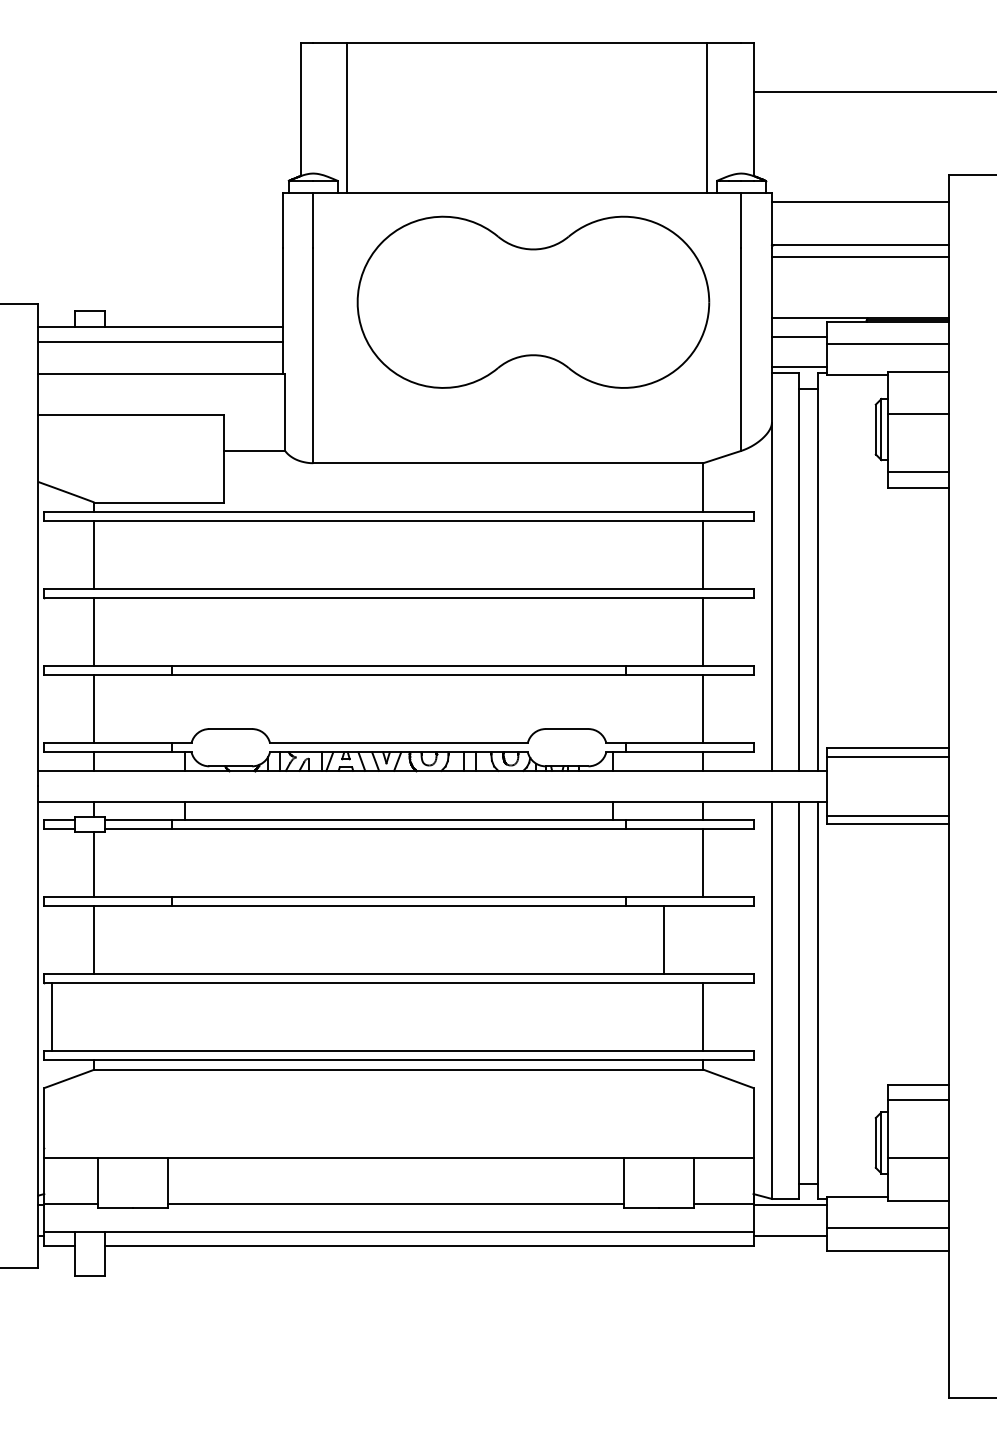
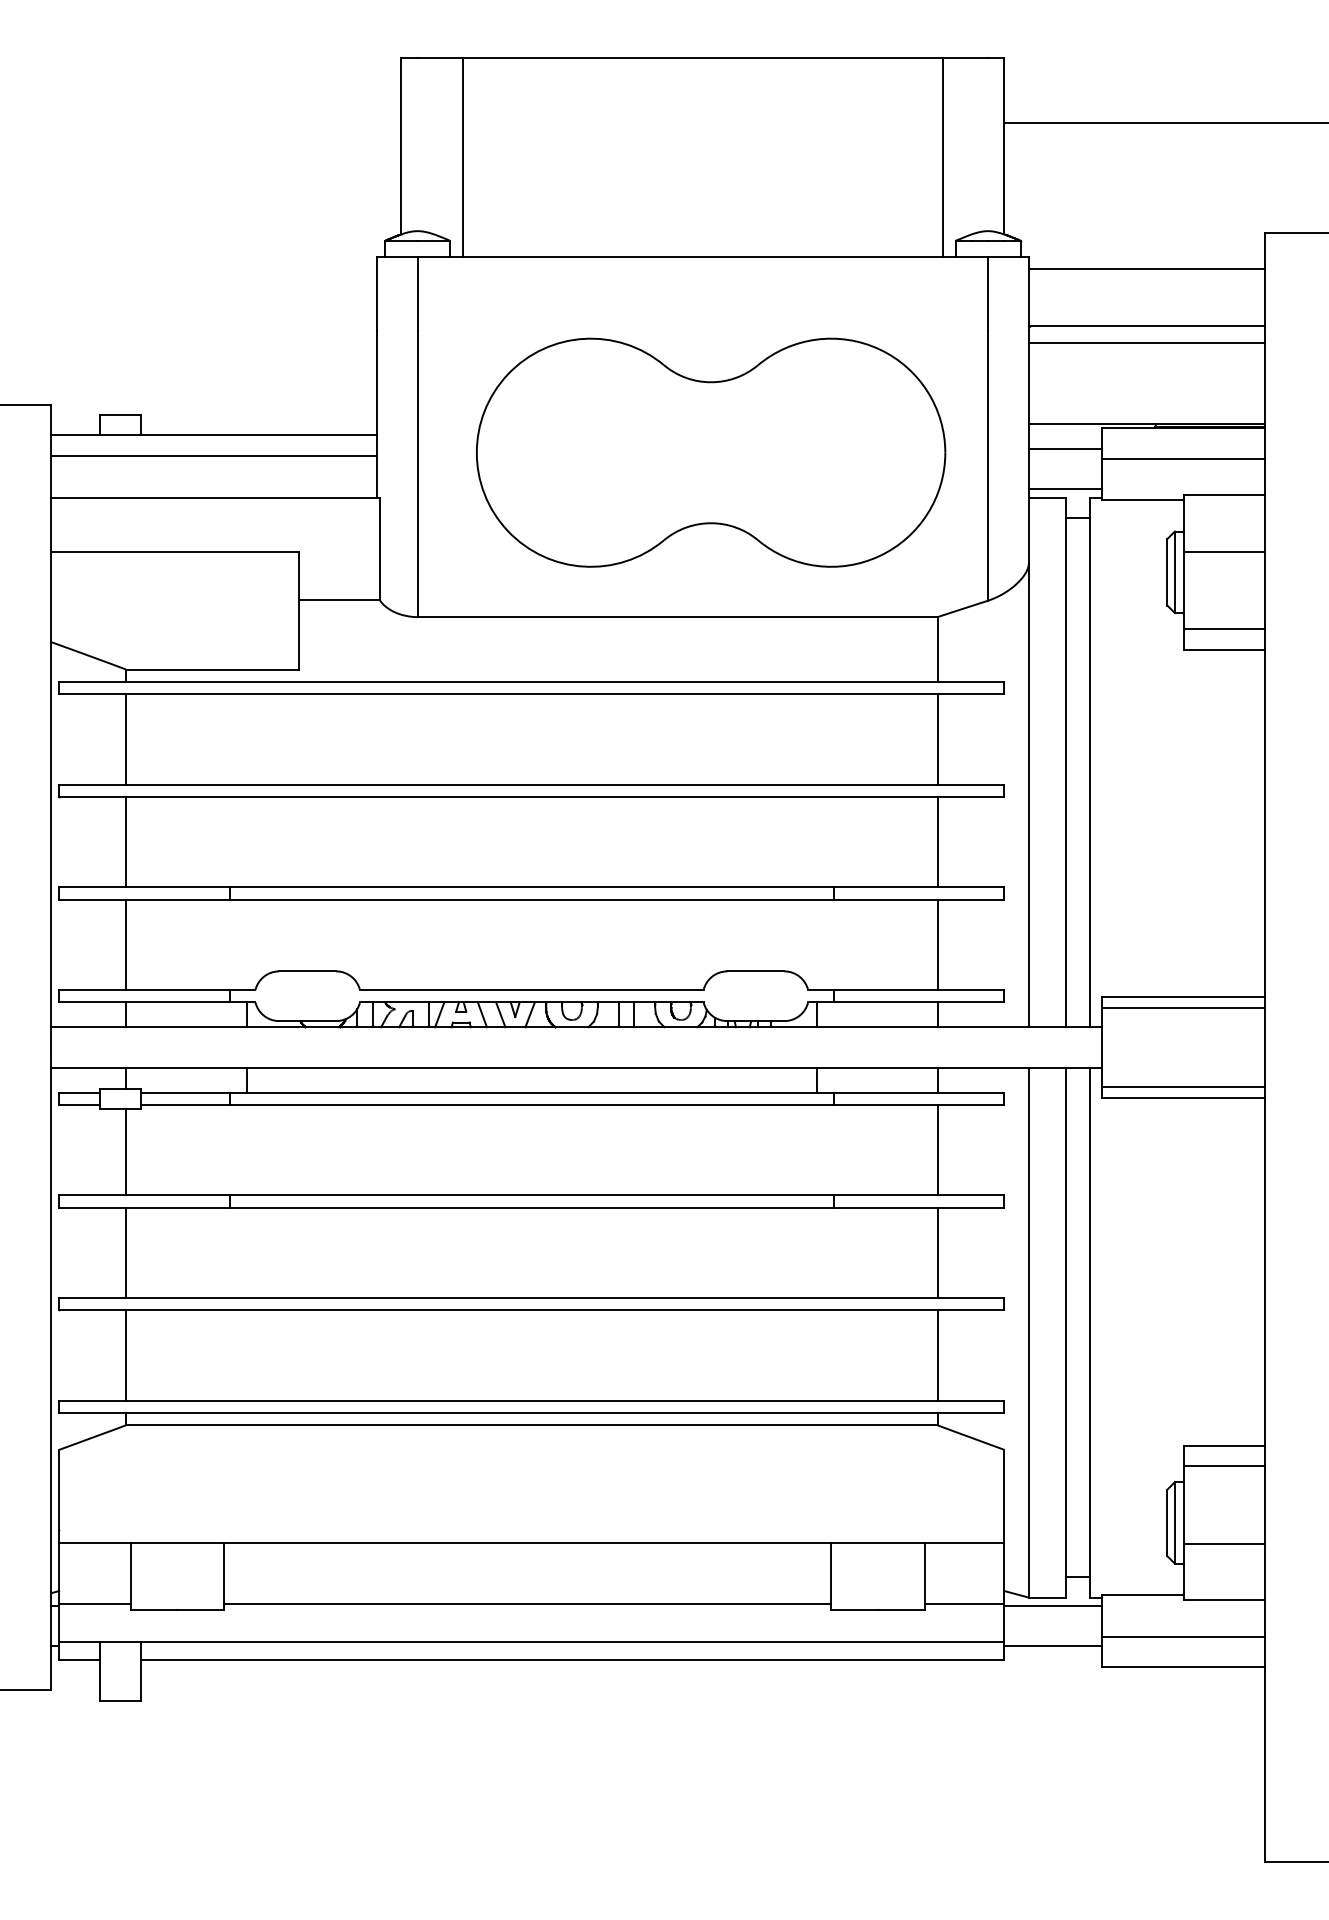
part: (533, 302) -> (711, 452), moved
line: (663, 939) -> (937, 1252), moved
line: (52, 1017) -> (126, 1355), moved

